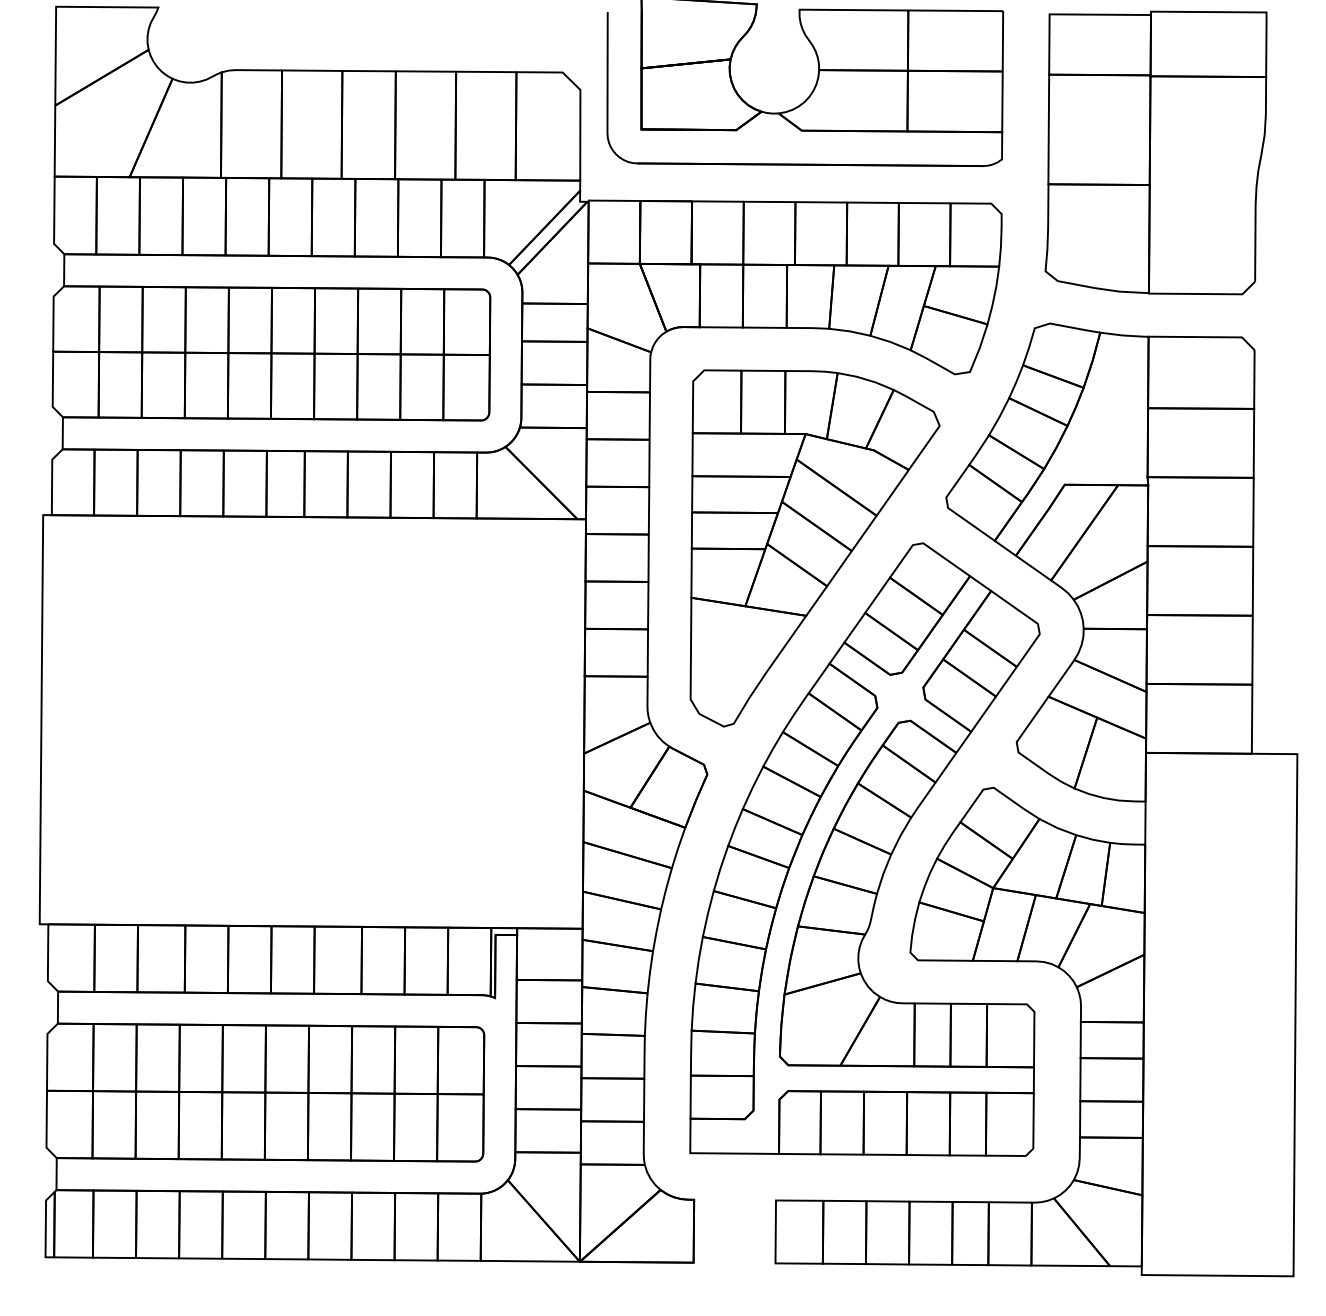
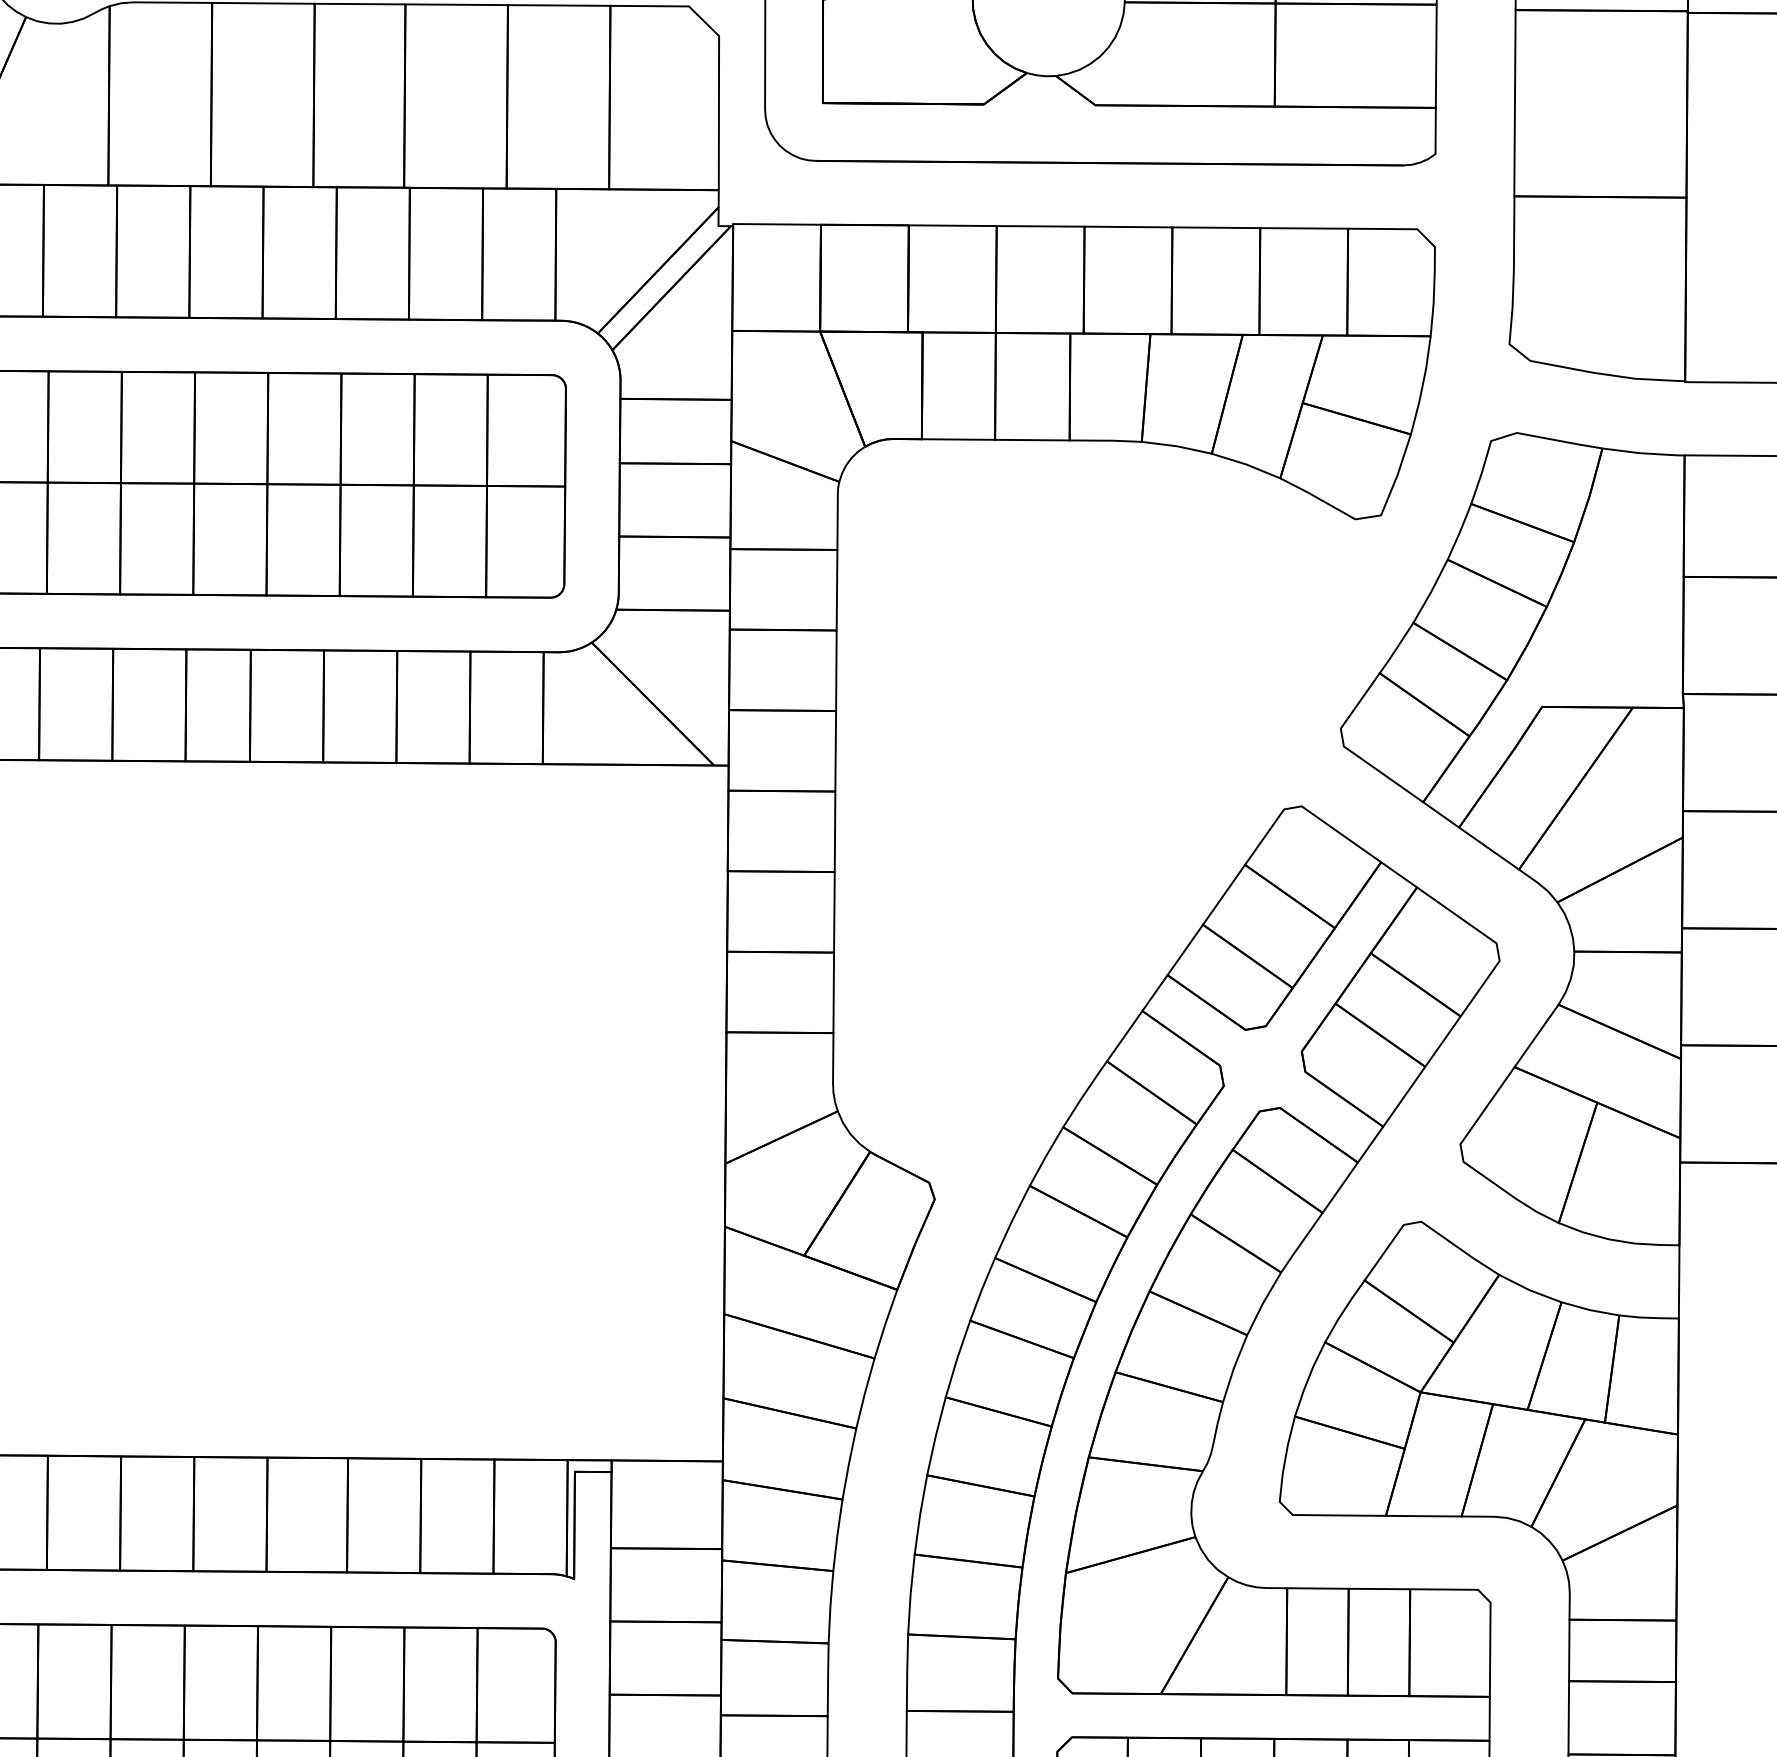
part: (814, 548) -> (1116, 815), removed

